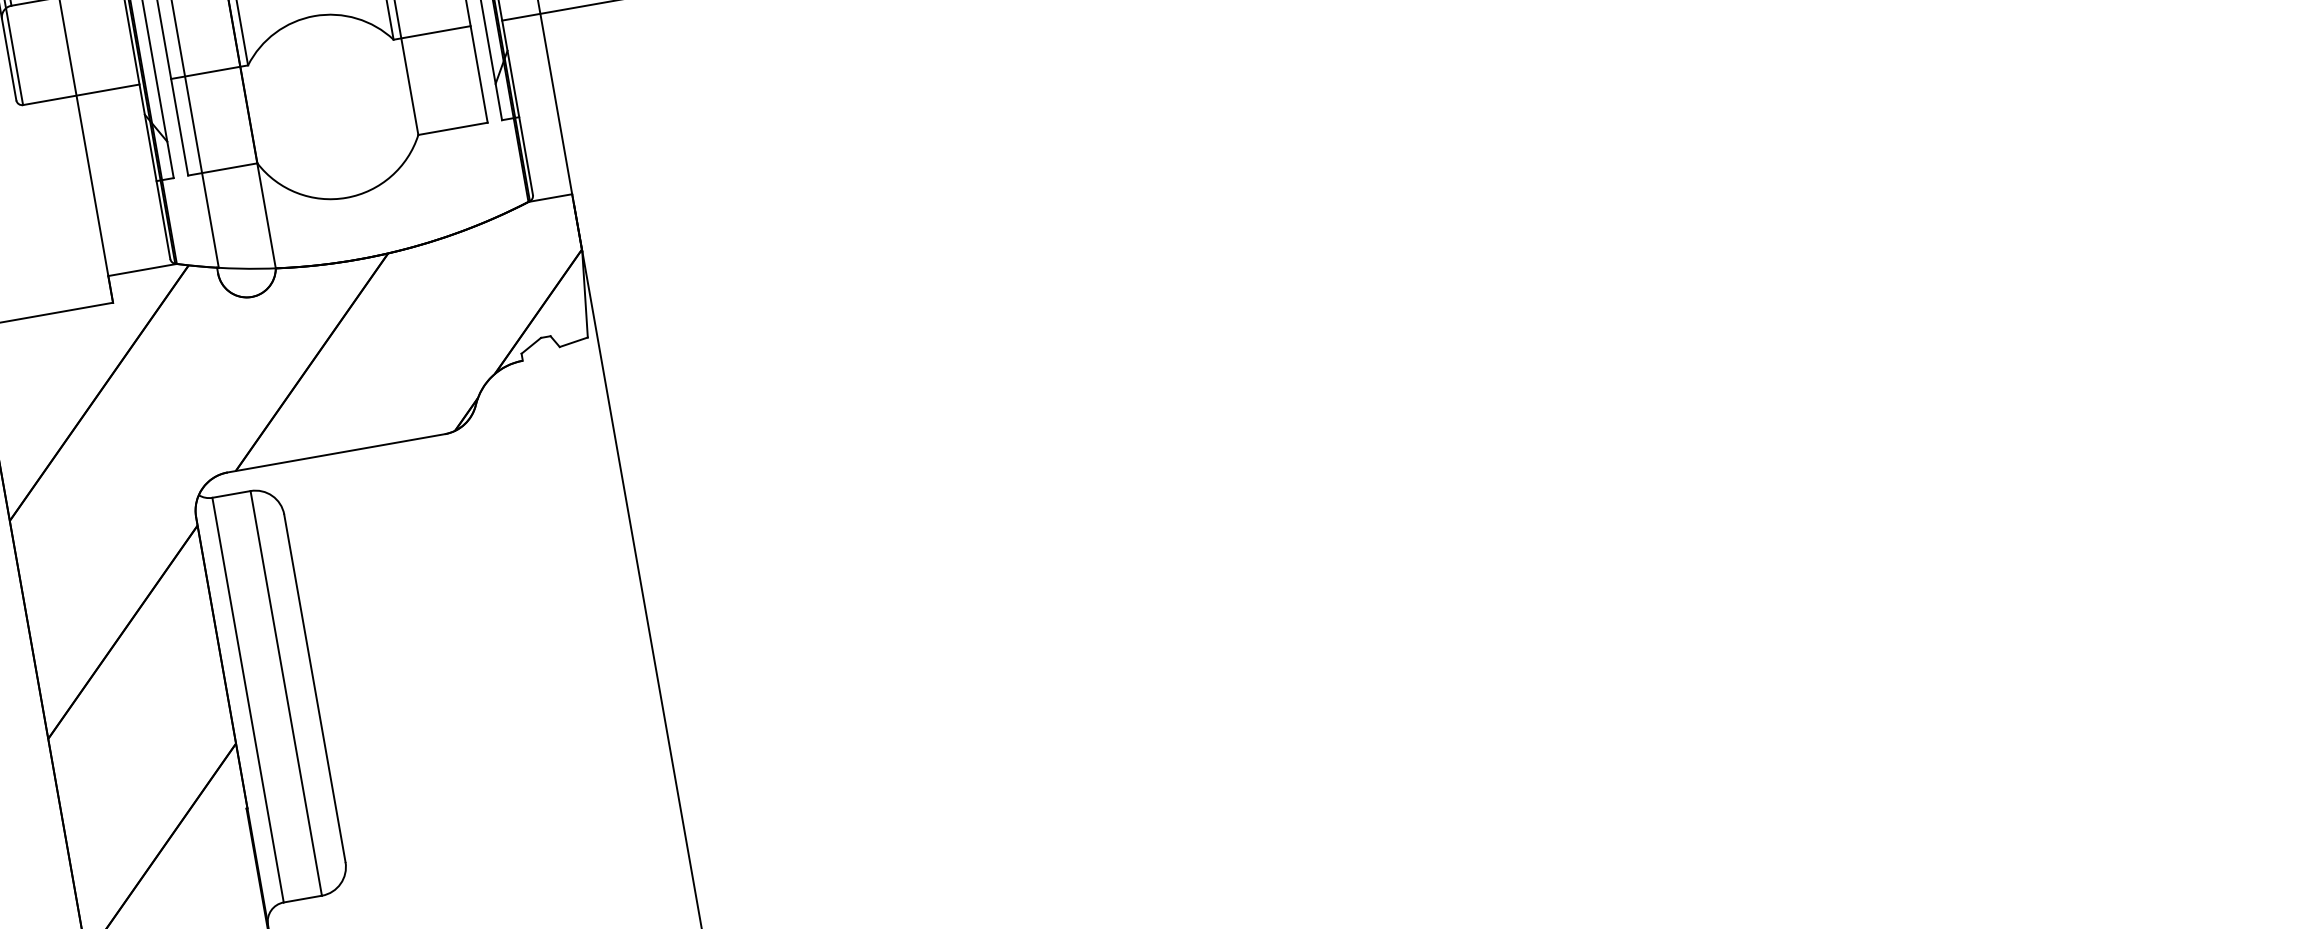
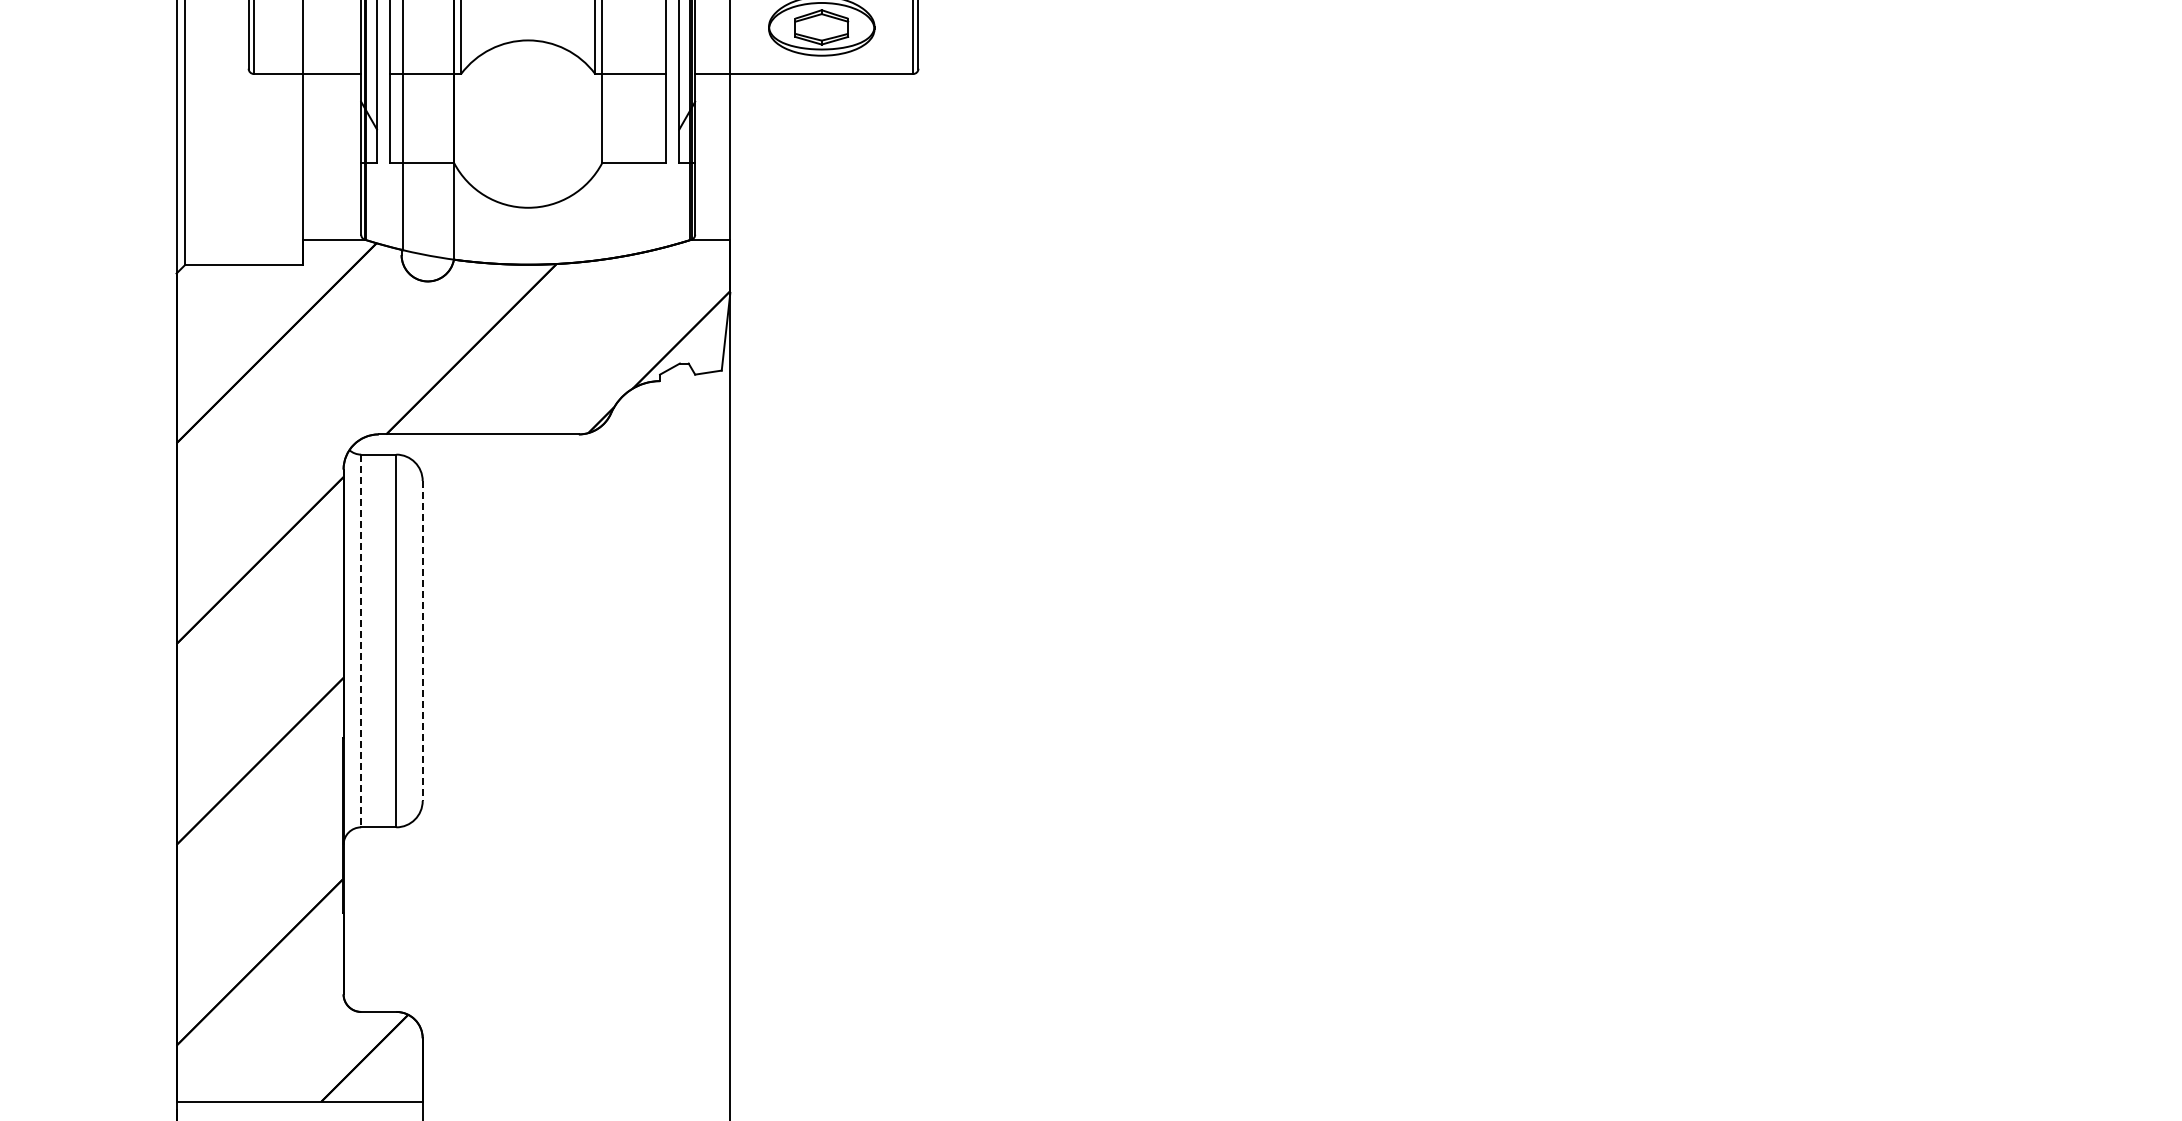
line: (314, 687) -> (422, 640), solid -> dashed
line: (248, 700) -> (361, 641), solid -> dashed

